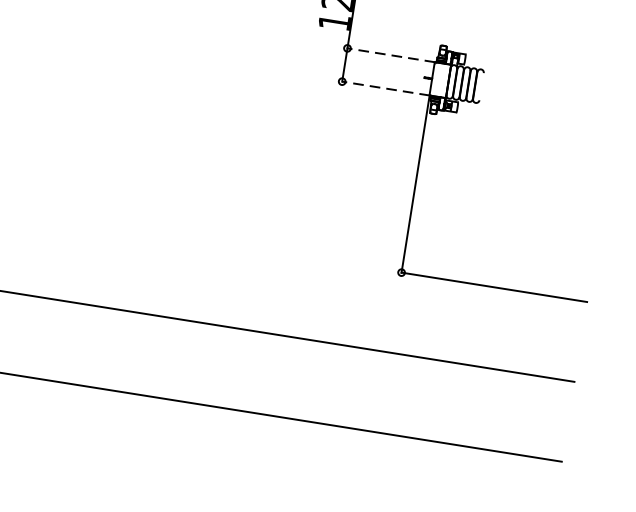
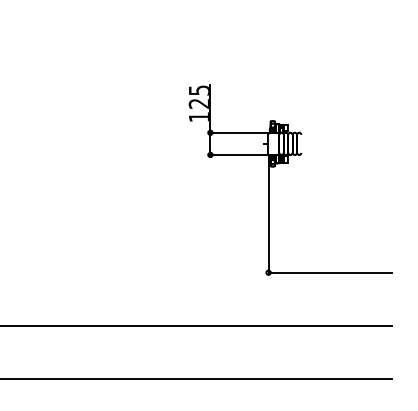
line: (391, 54) -> (239, 132), dashed -> solid
line: (386, 87) -> (239, 154), dashed -> solid

